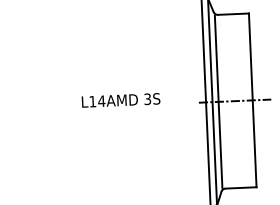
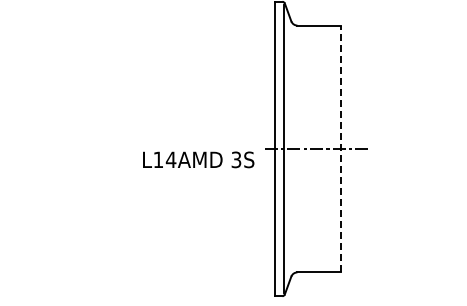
text: (120, 100) -> (198, 159), moved
line: (252, 100) -> (341, 148), solid -> dashed
line: (218, 101) -> (292, 148), removed

